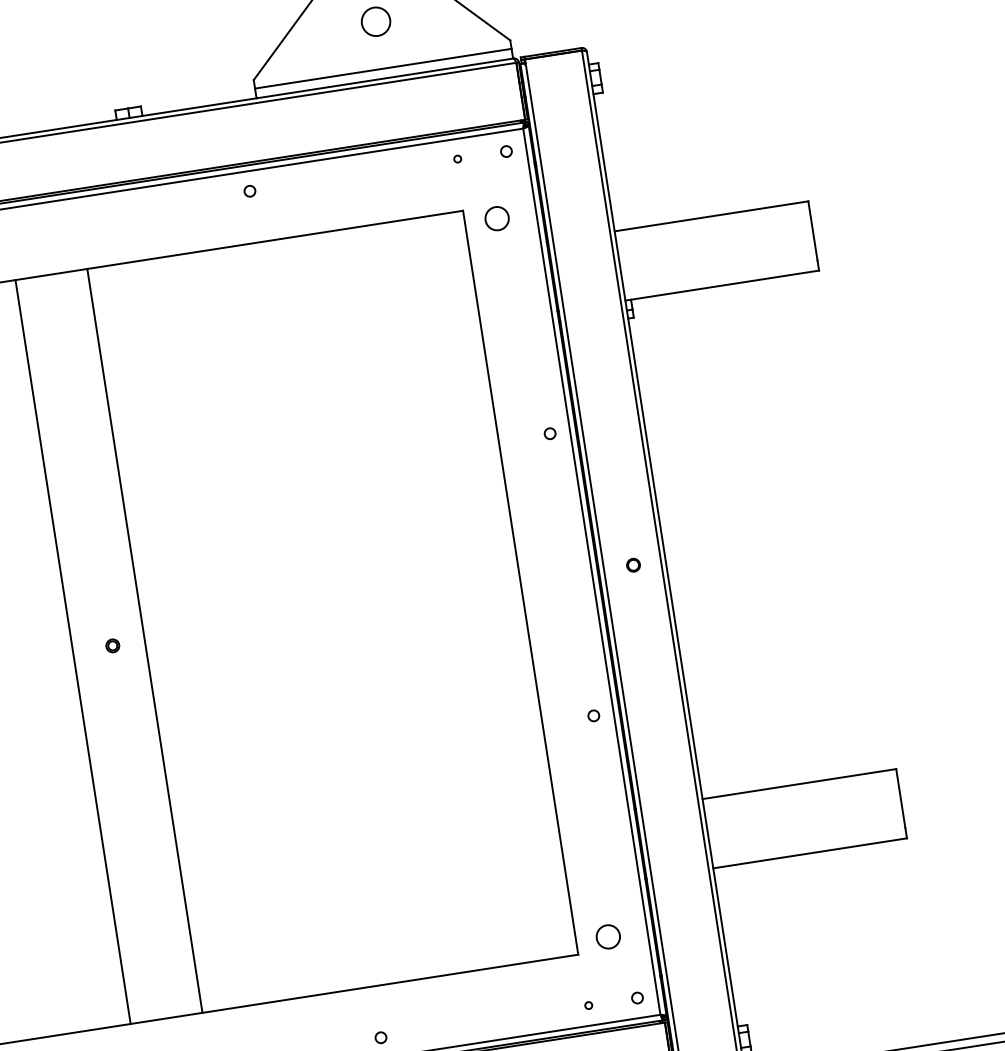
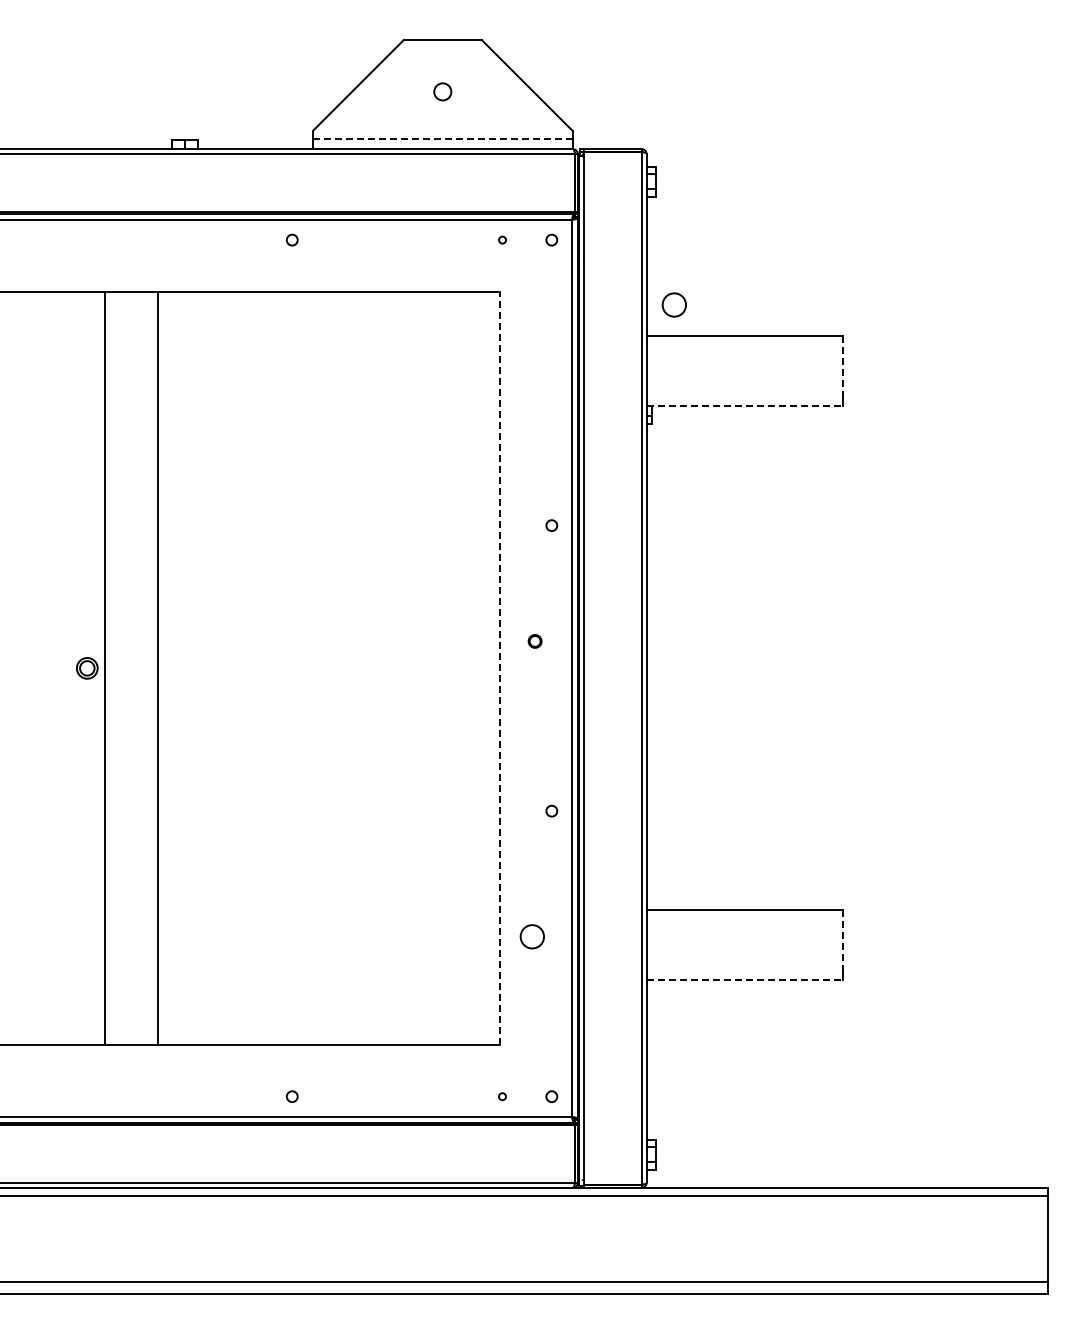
circle: (375, 21) -> (442, 91), size x0.6
line: (383, 68) -> (442, 139), solid -> dashed
circle: (496, 218) -> (673, 304), moved
line: (812, 230) -> (842, 365), solid -> dashed
line: (722, 285) -> (744, 405), solid -> dashed
part: (632, 565) -> (534, 641), moved
line: (520, 581) -> (499, 667), solid -> dashed
line: (144, 641) -> (157, 668), moved
part: (112, 646) -> (86, 668), size x1.6
line: (72, 652) -> (104, 668), moved
line: (900, 798) -> (842, 939), solid -> dashed
line: (810, 853) -> (744, 980), solid -> dashed
circle: (607, 936) -> (531, 936), moved

